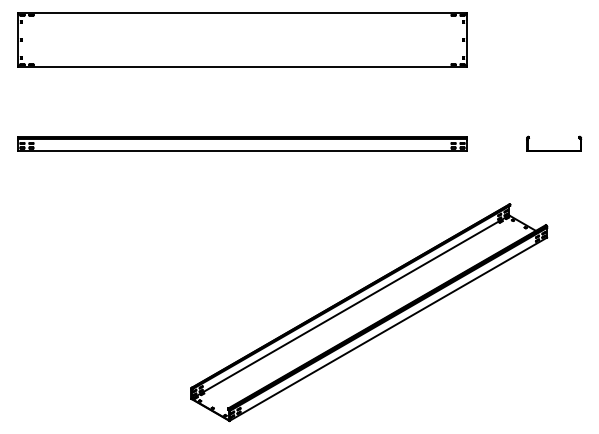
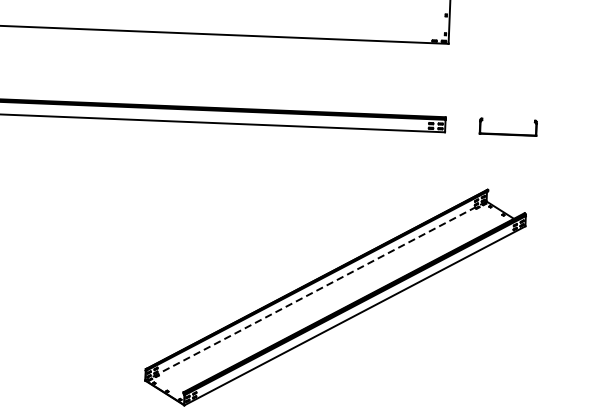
part: (554, 150) -> (508, 134), moved
line: (350, 307) -> (316, 291), solid -> dashed

